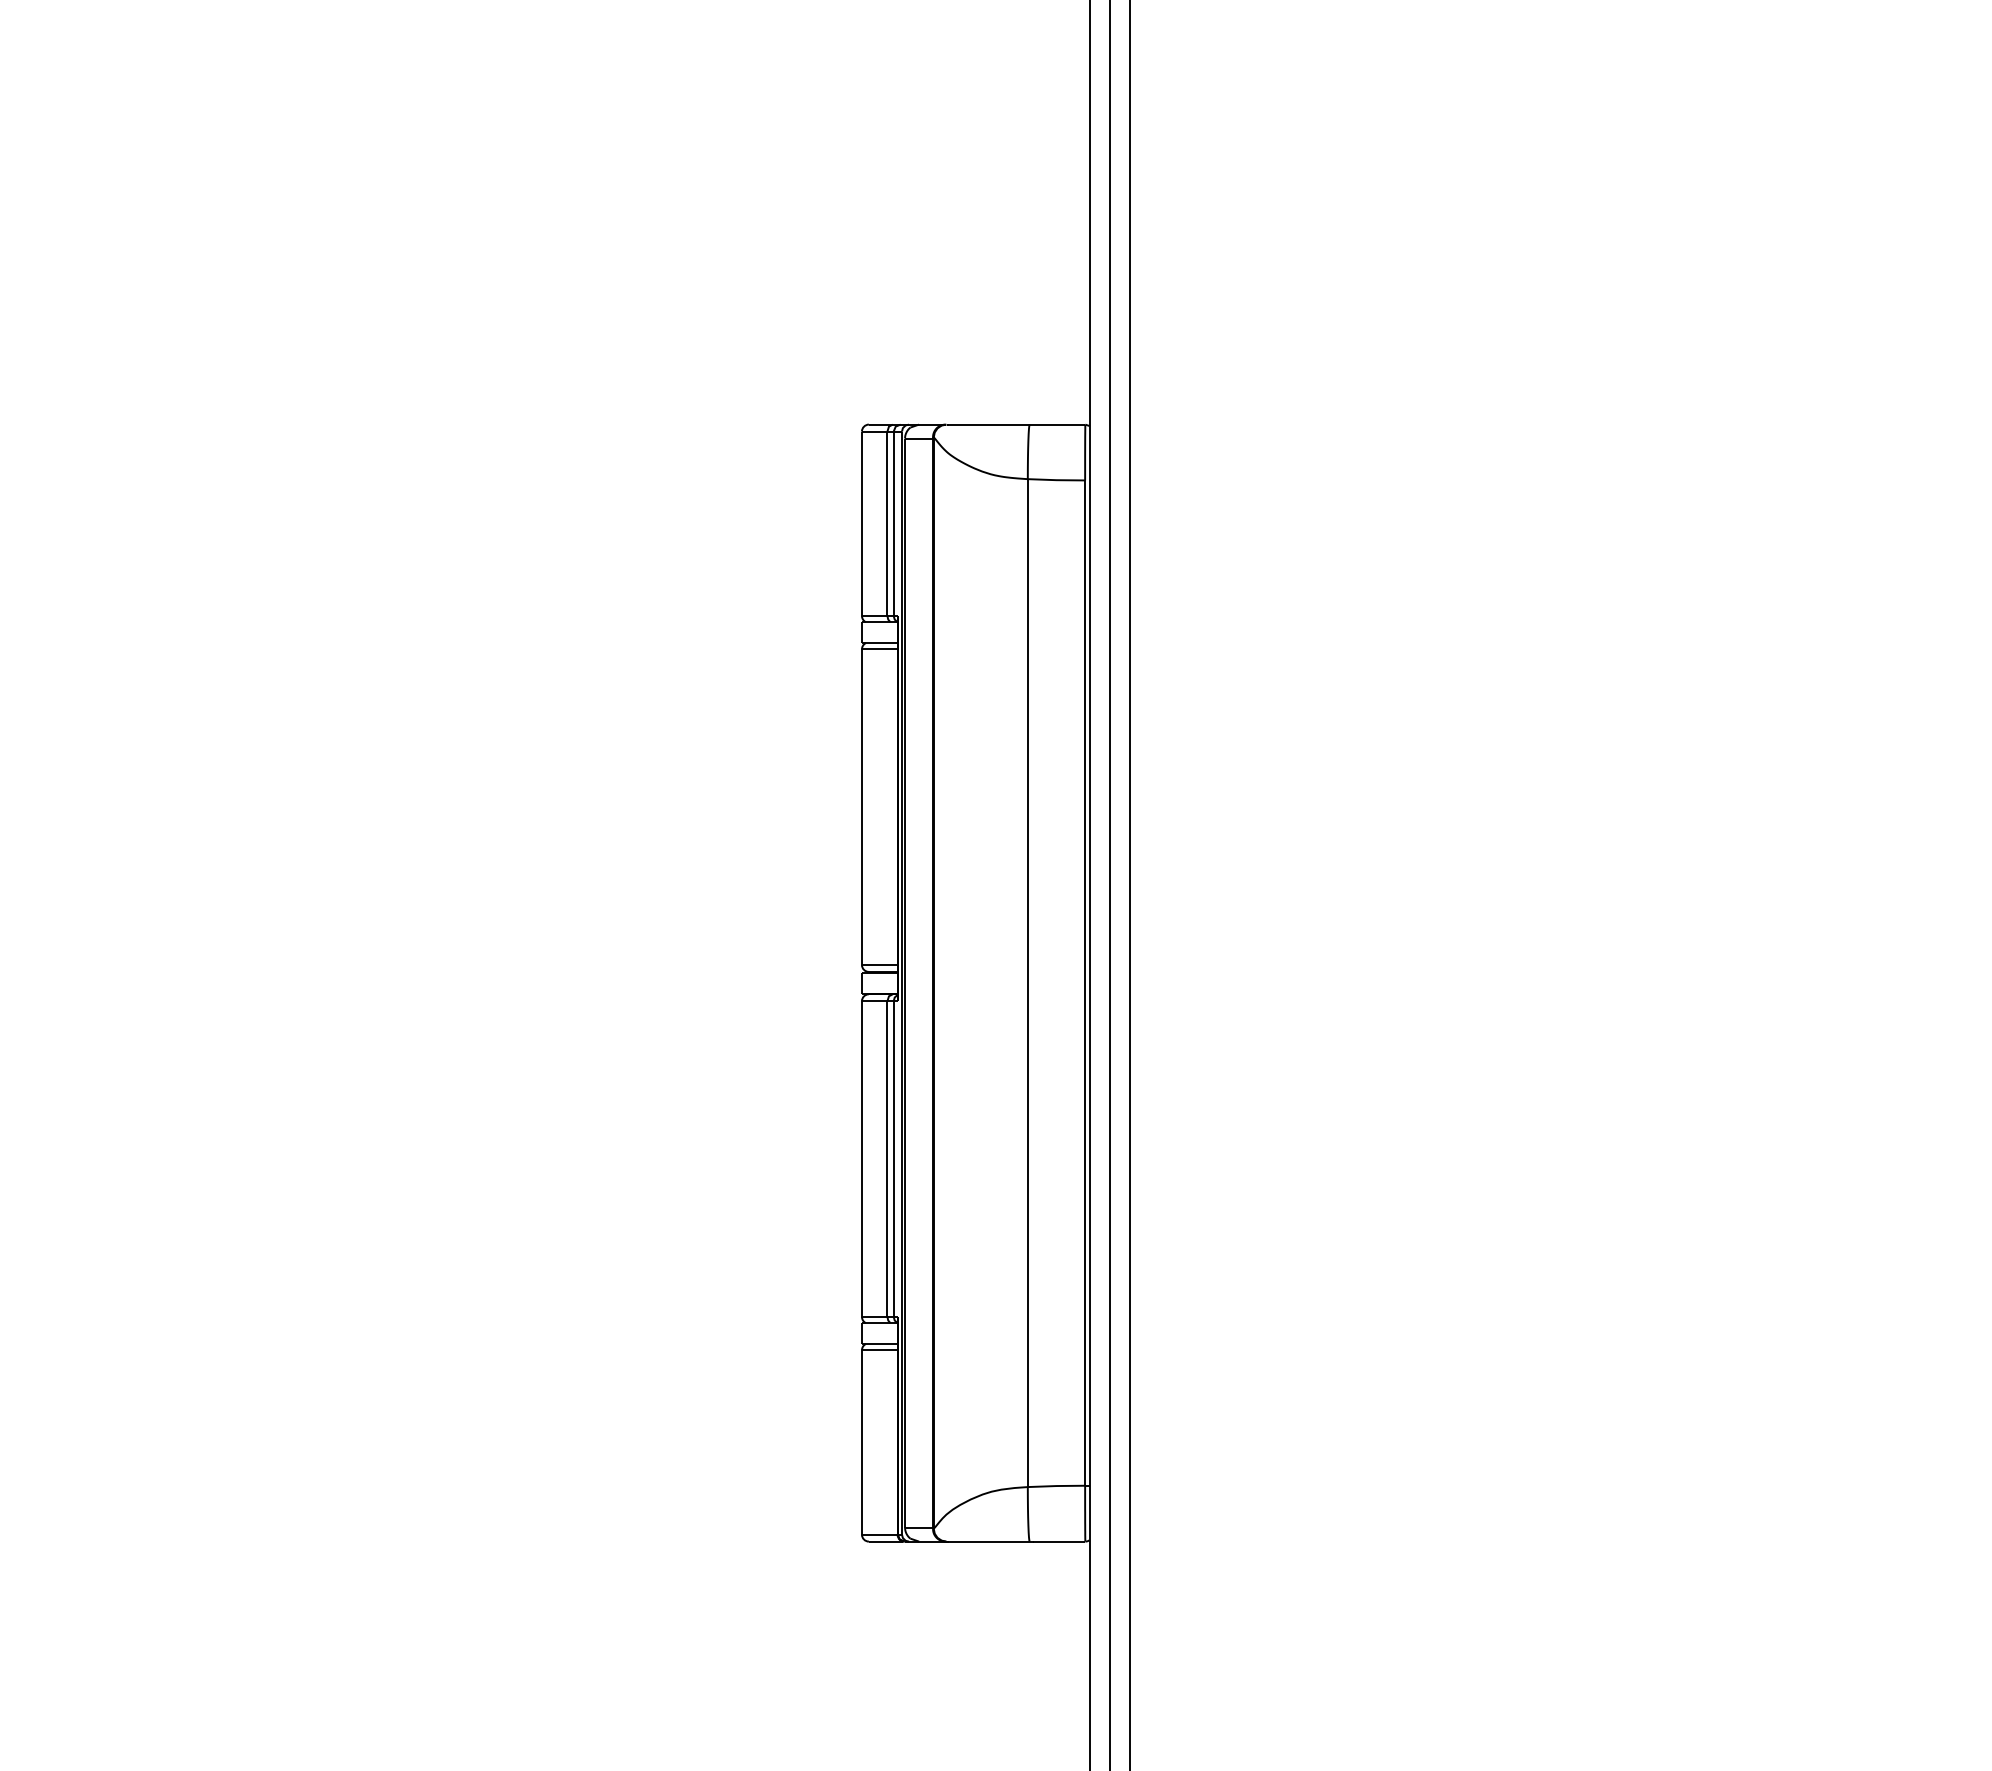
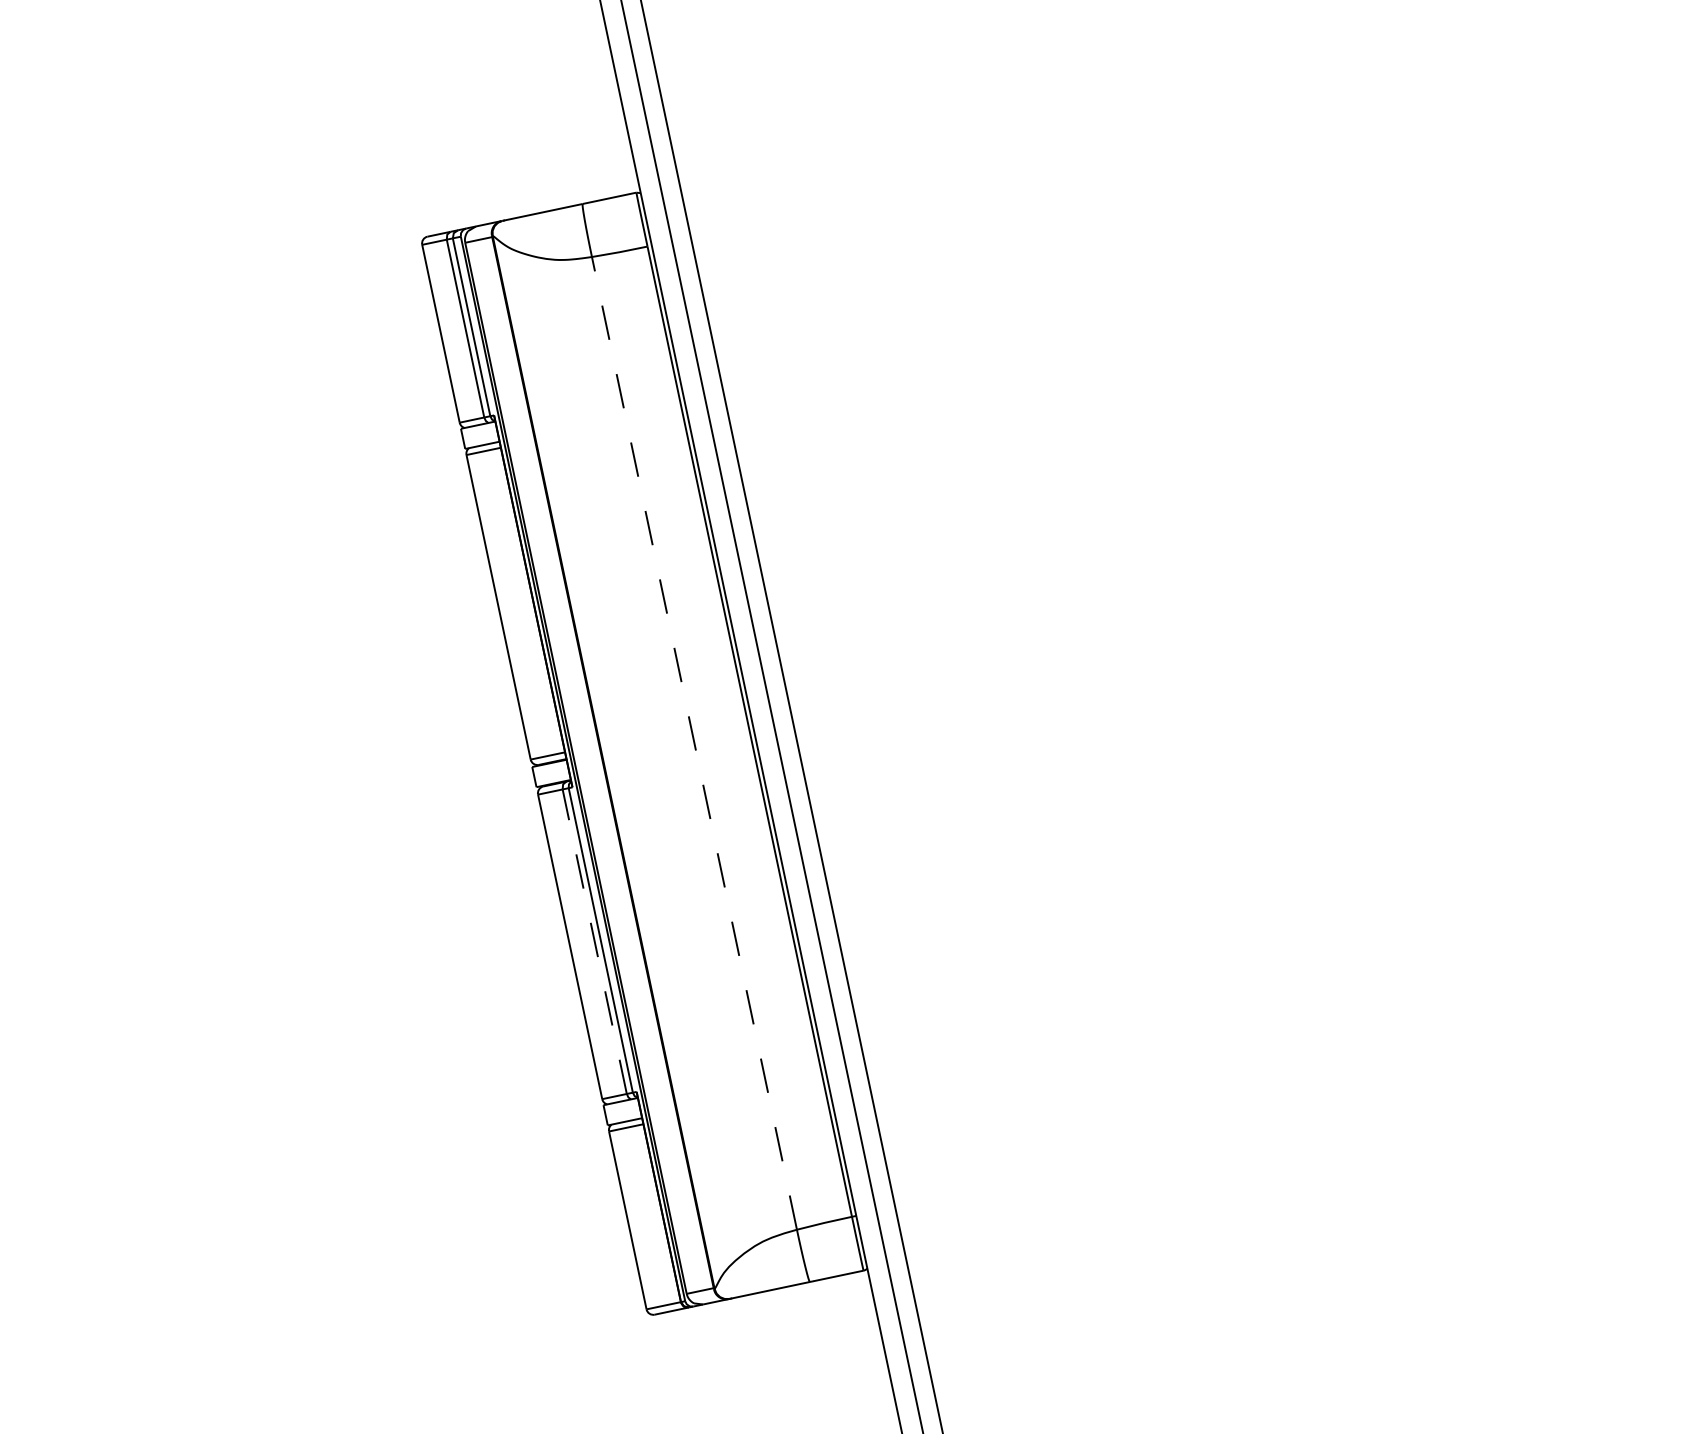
line: (1027, 983) -> (694, 743), solid -> dashed
line: (887, 1159) -> (594, 942), solid -> dashed

